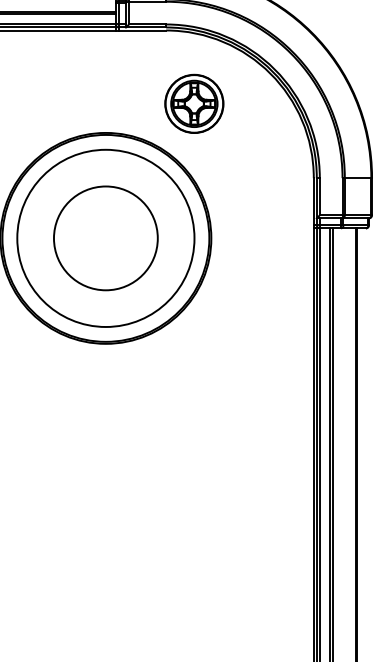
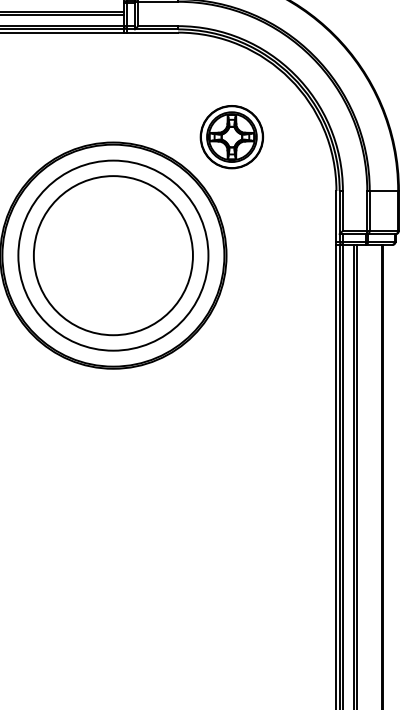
part: (194, 103) -> (232, 136), moved
circle: (105, 238) -> (112, 255), size x1.43

